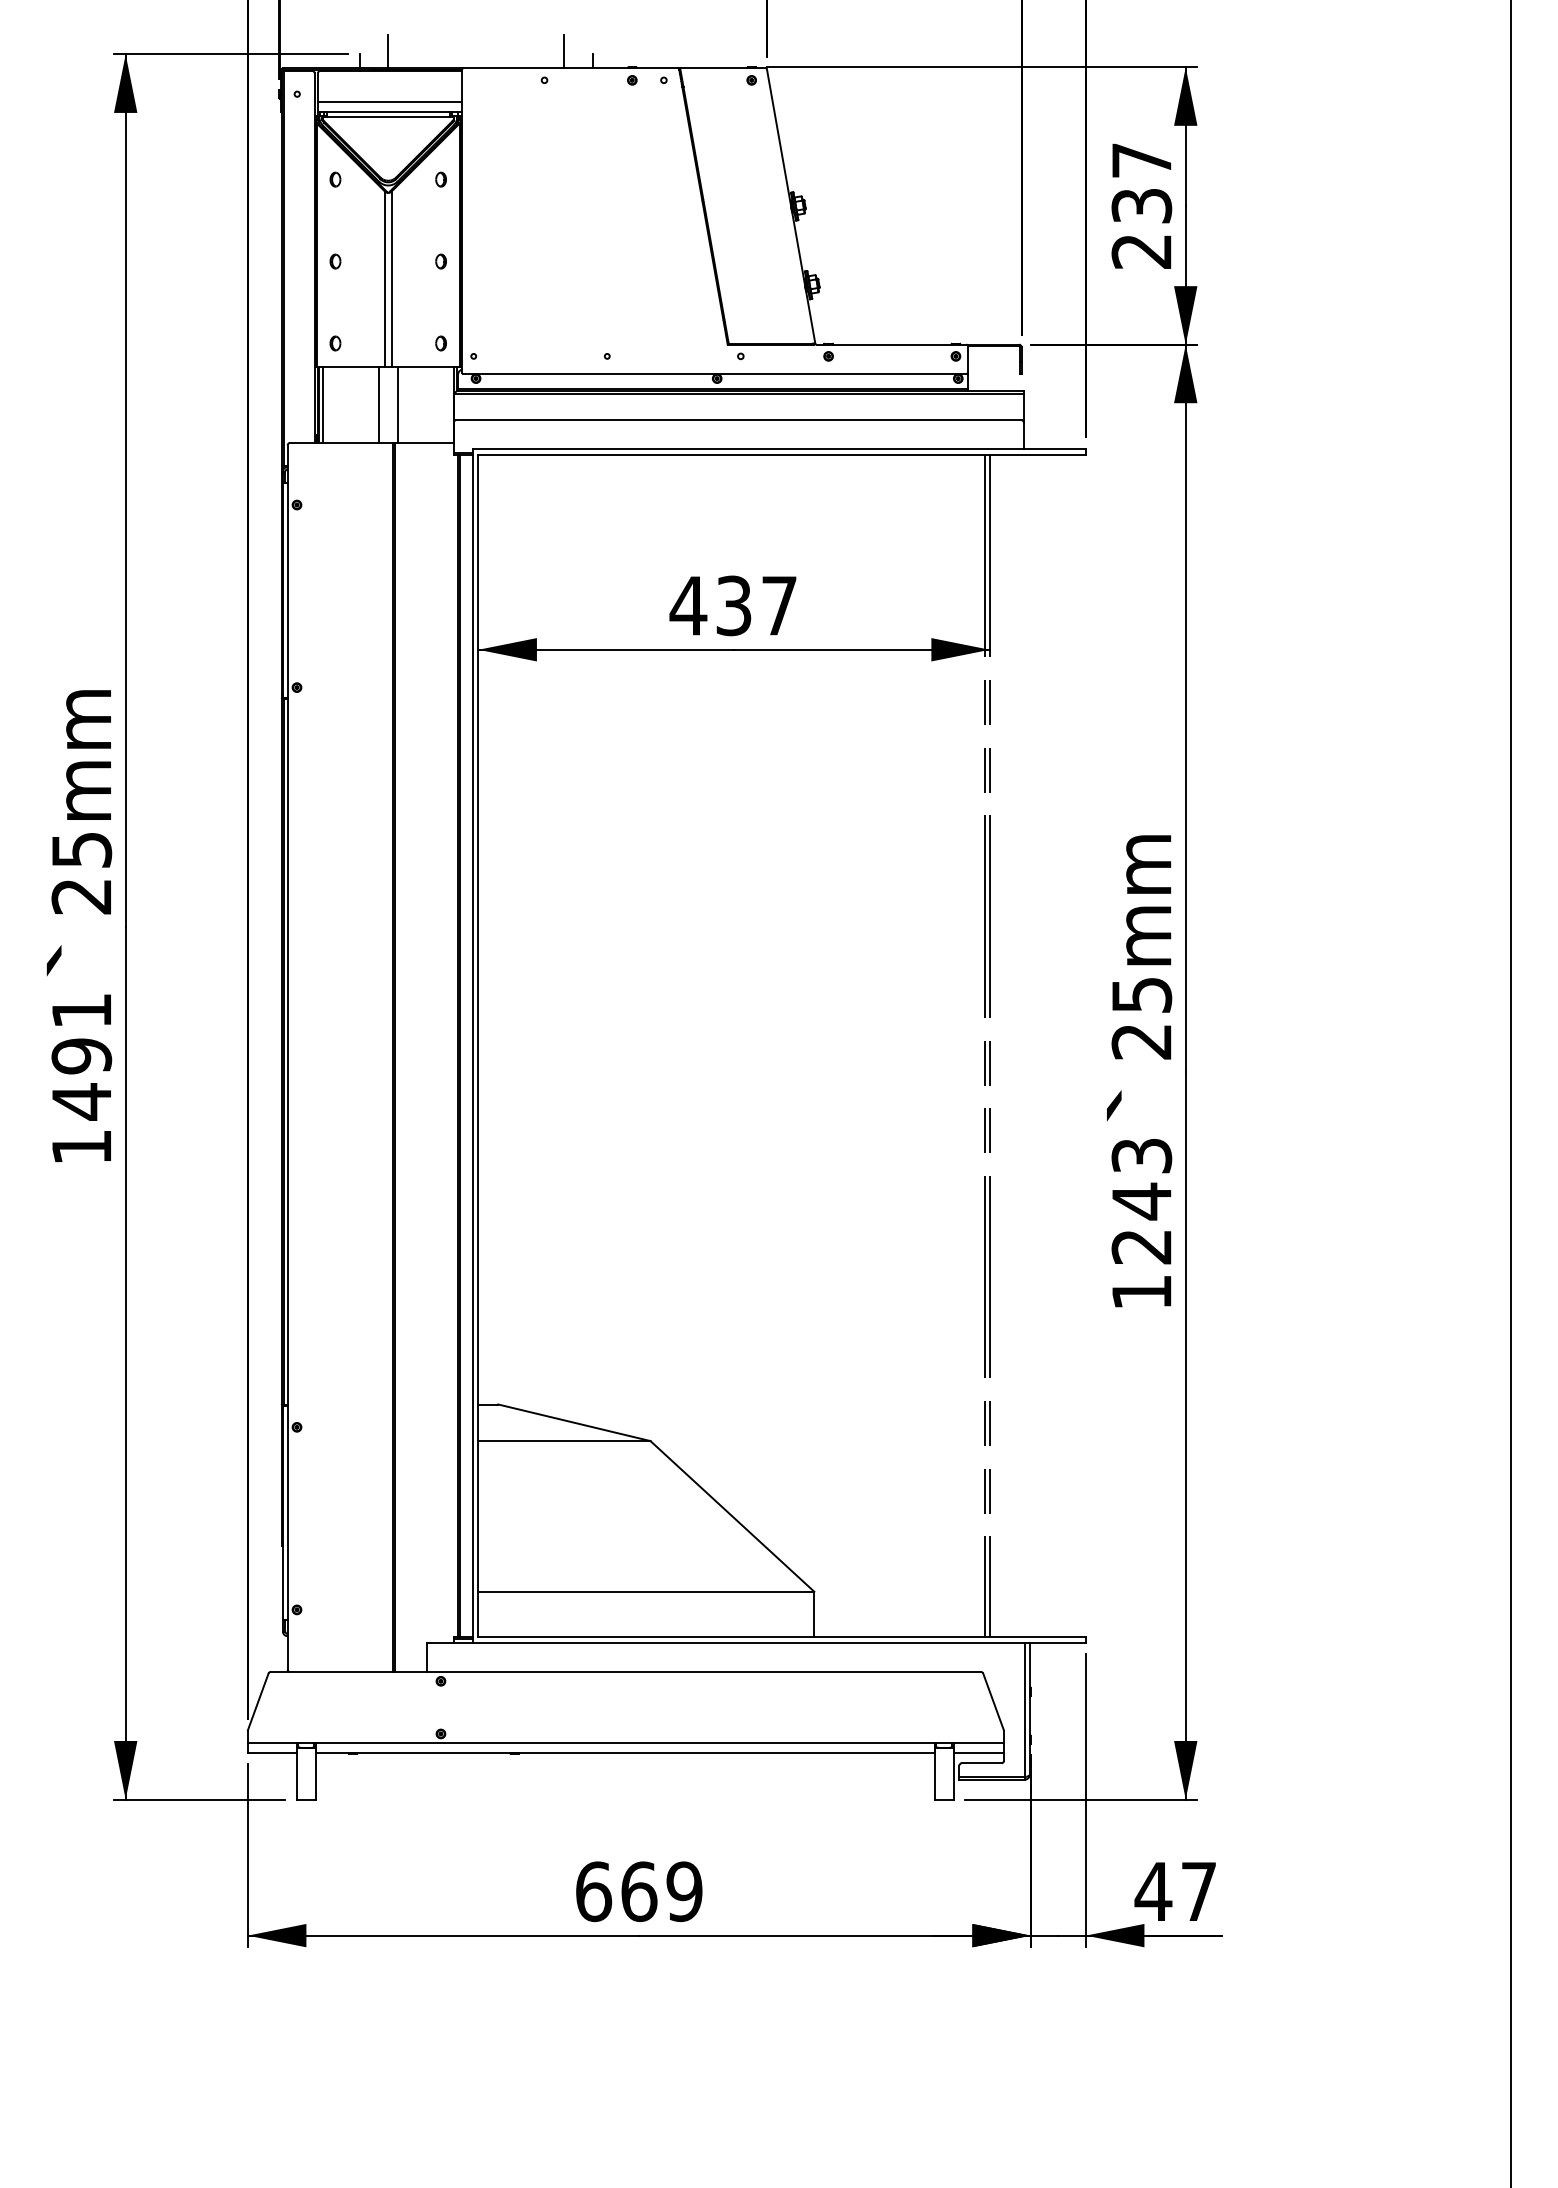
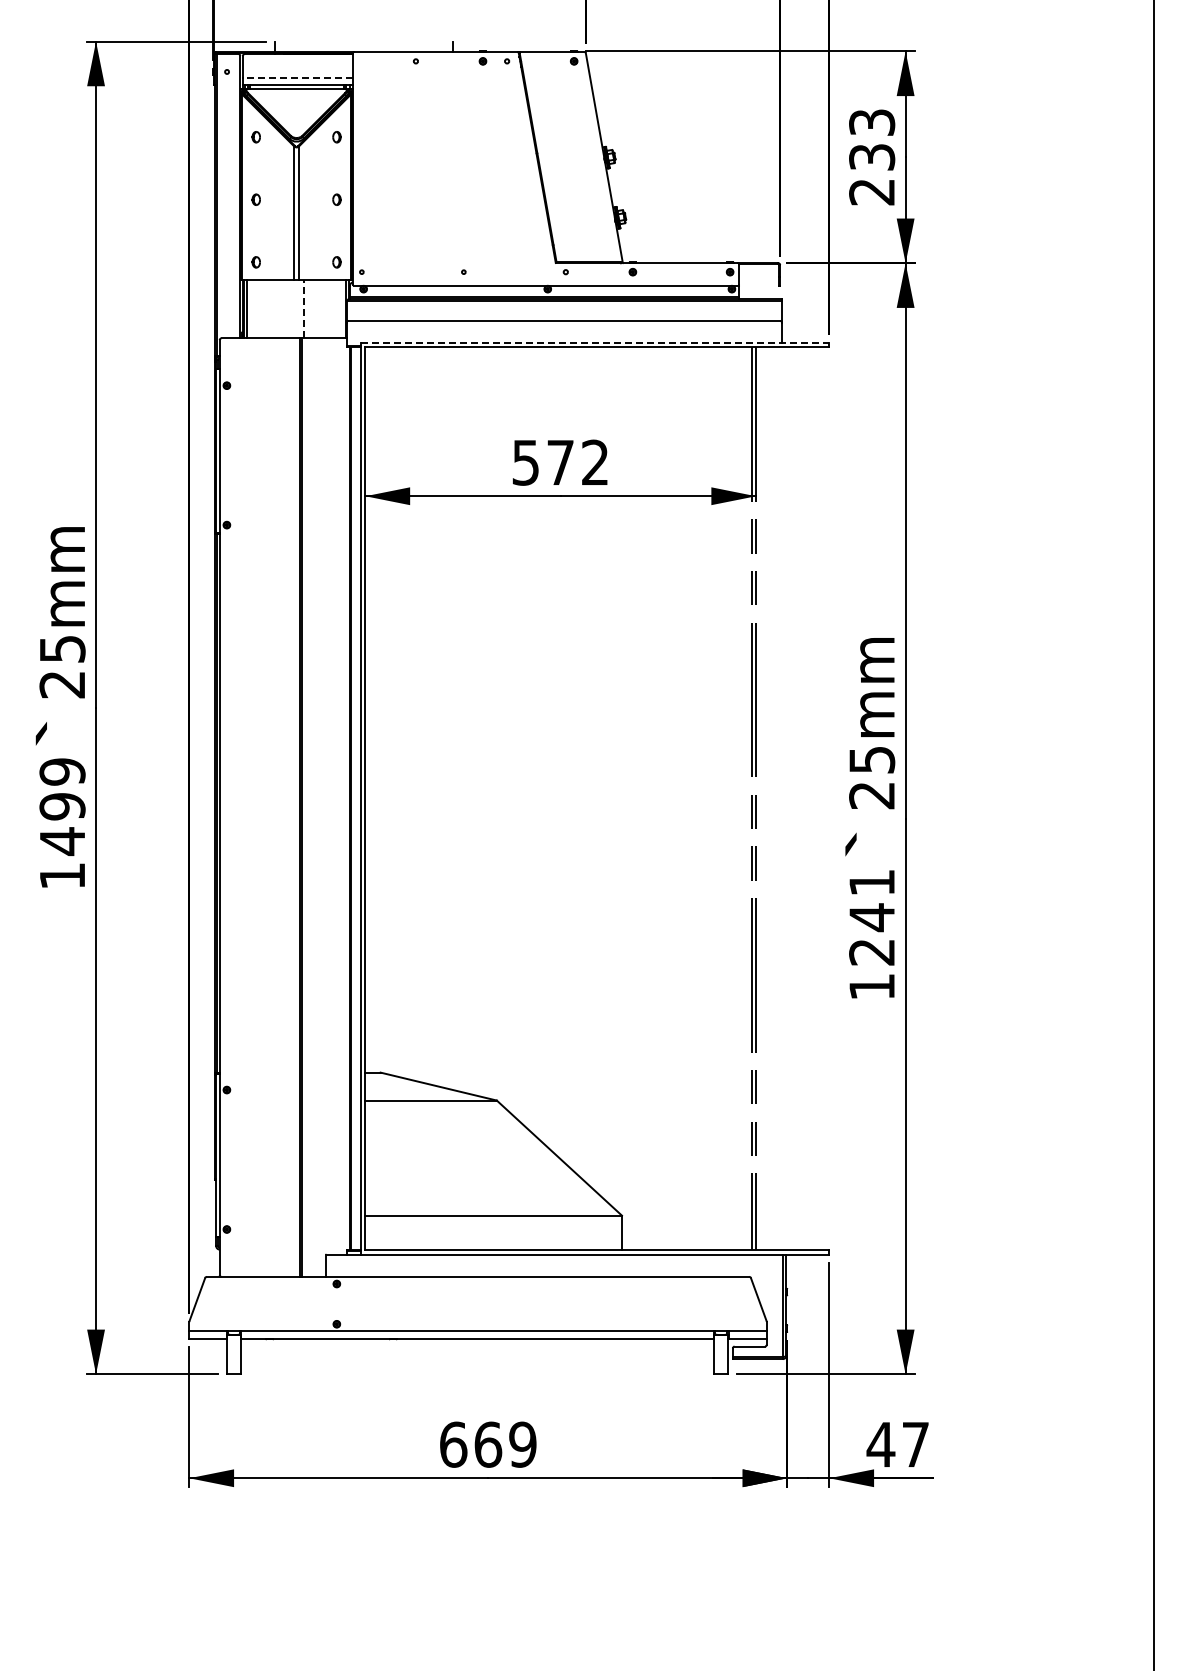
line: (388, 51) -> (296, 39), removed
line: (563, 51) -> (430, 39), removed
line: (389, 102) -> (297, 78), solid -> dashed
text: (1142, 160) -> (872, 122), 237 -> 233
line: (397, 403) -> (303, 308), solid -> dashed
line: (378, 405) -> (289, 309), removed
line: (779, 448) -> (595, 342), solid -> dashed
text: (732, 605) -> (559, 462), 437 -> 572
text: (81, 1010) -> (62, 771), 1491 -> 1499
text: (1142, 1155) -> (872, 882), 1243 -> 1241

